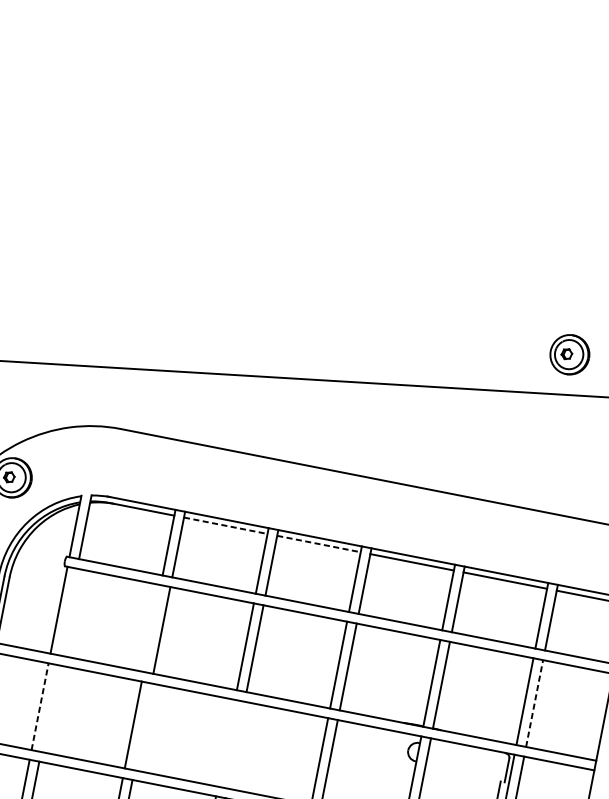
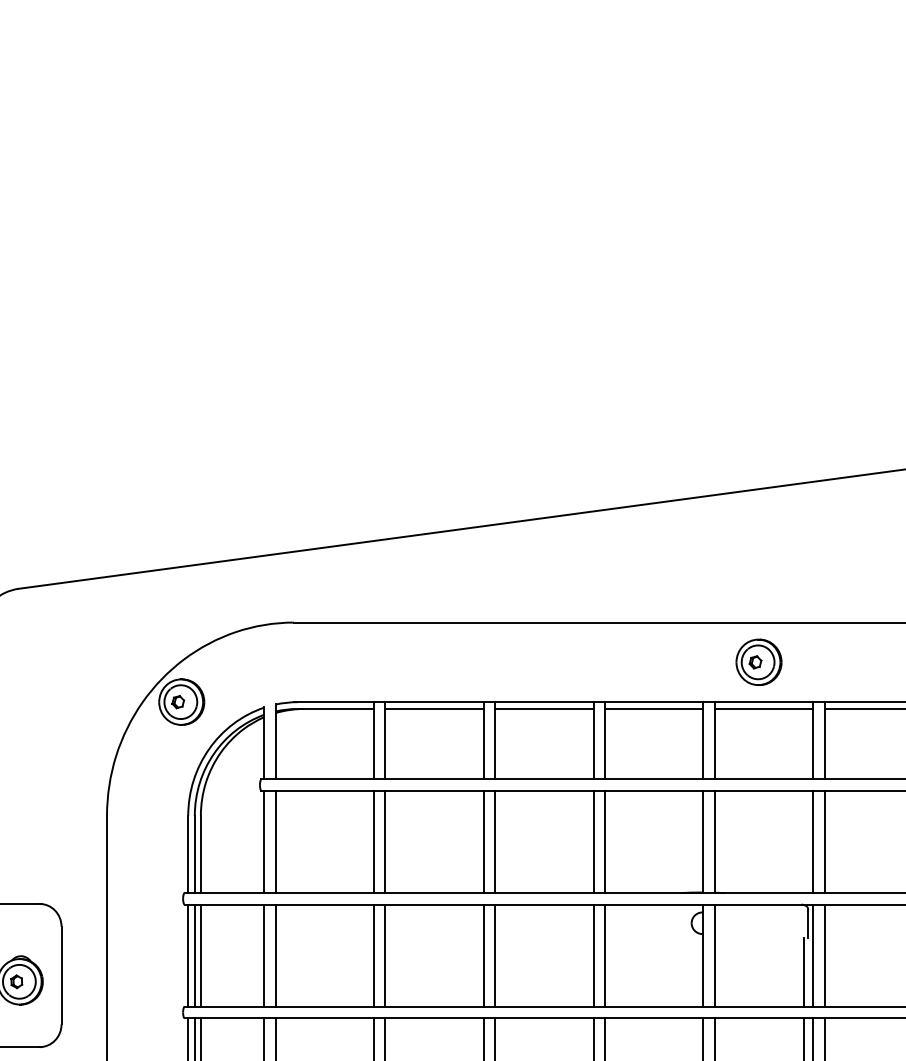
part: (569, 353) -> (758, 661), moved
line: (226, 525) -> (435, 708), dashed -> solid
line: (319, 543) -> (544, 708), dashed -> solid
line: (68, 611) -> (275, 841), added
line: (152, 628) -> (374, 841), added
line: (534, 703) -> (824, 841), dashed -> solid
line: (40, 706) -> (264, 955), dashed -> solid
line: (49, 708) -> (275, 955), added
line: (143, 726) -> (385, 955), added
line: (226, 743) -> (483, 955), added
line: (236, 745) -> (495, 955), added

